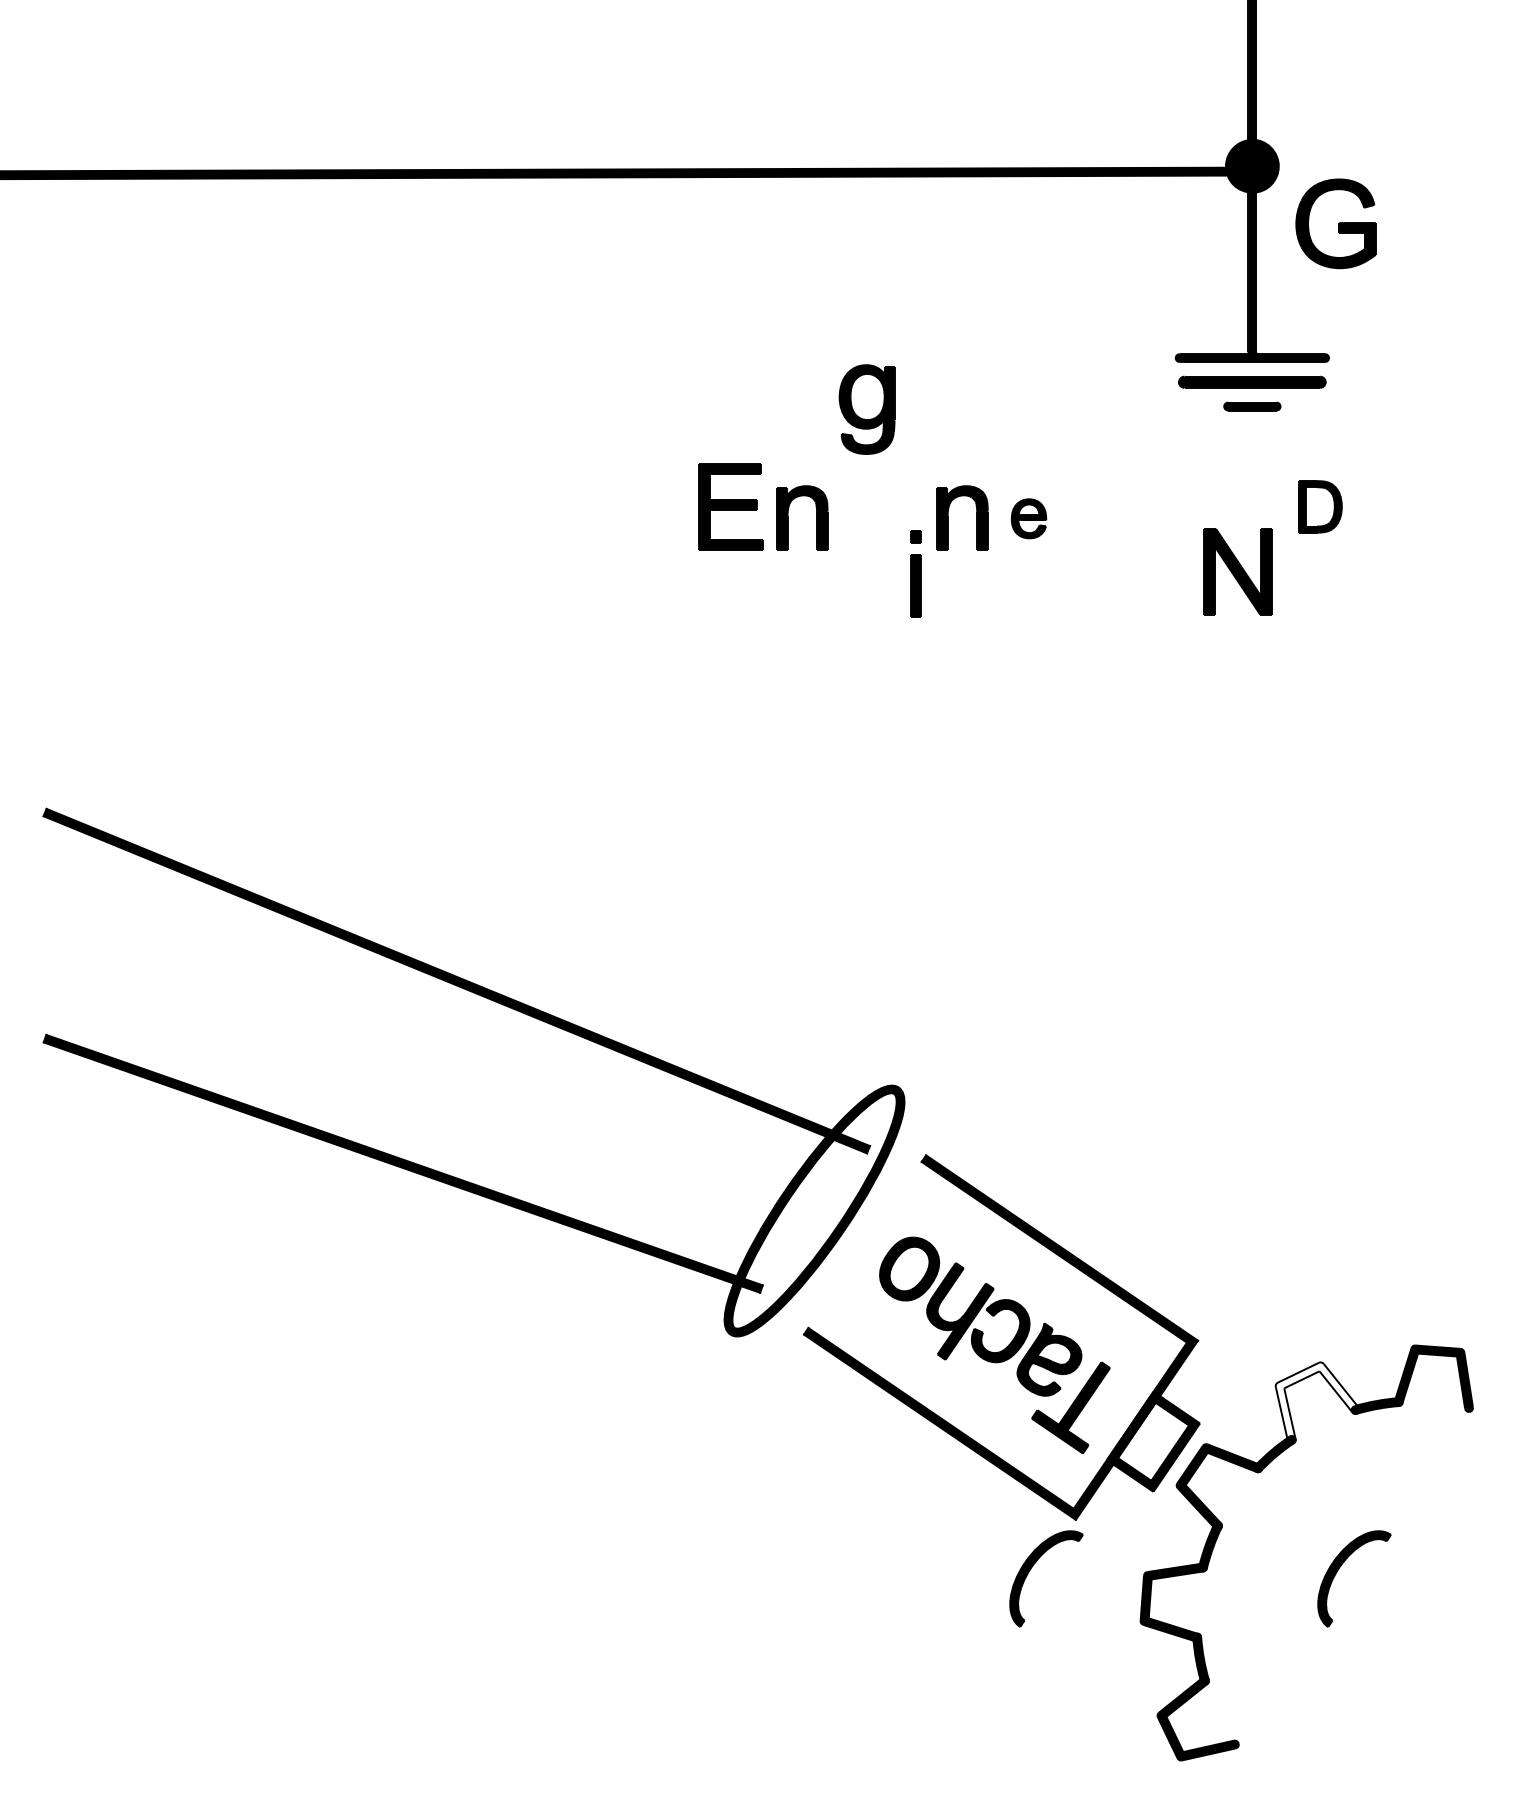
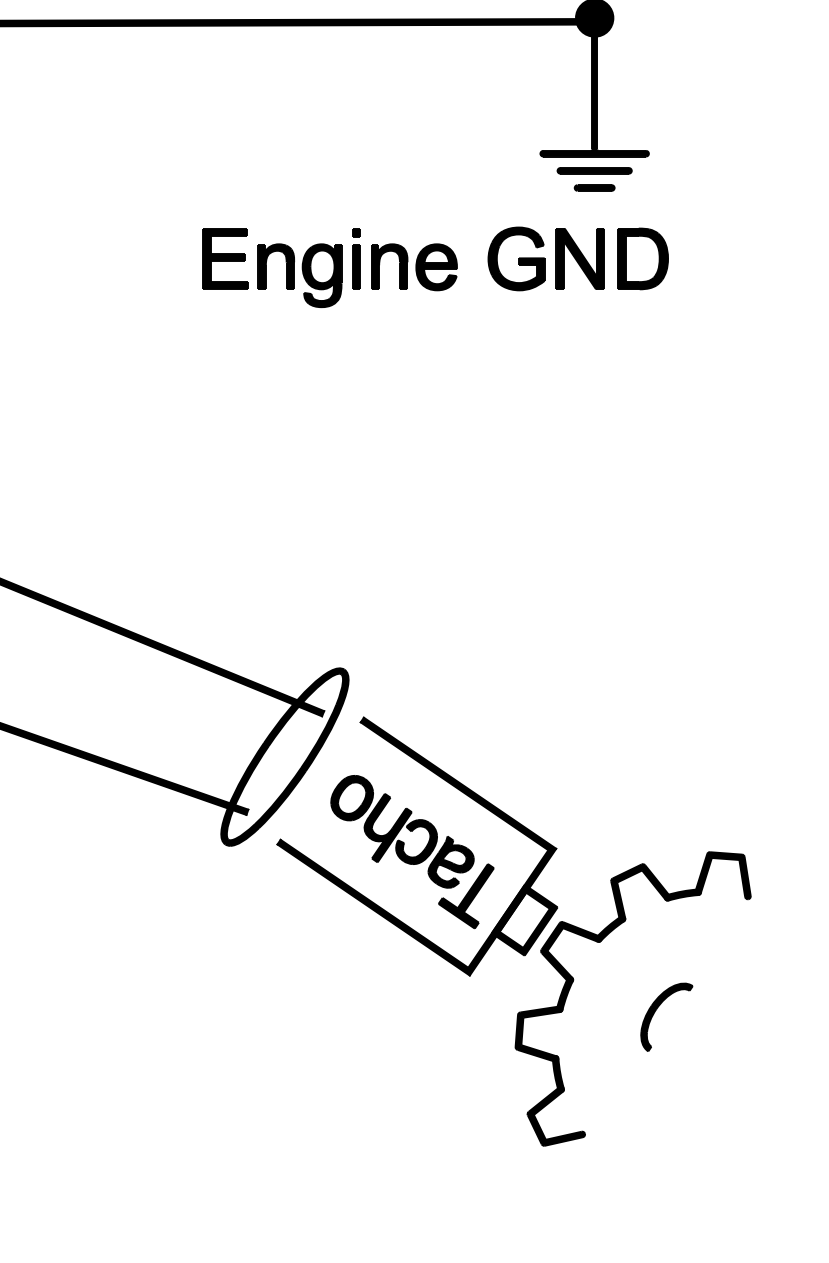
part: (1335, 223) -> (516, 258), moved
part: (1252, 382) -> (594, 170), size x0.71
part: (866, 409) -> (321, 275), moved
part: (1320, 506) -> (642, 258), size x1.67
part: (1028, 518) -> (436, 267), size x1.67
part: (1237, 571) -> (579, 258), moved
part: (915, 573) -> (356, 258), moved
fill: (1317, 1402) -> (640, 892), added
part: (1031, 1569) -> (438, 1010), removed

